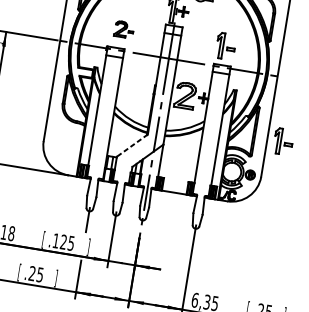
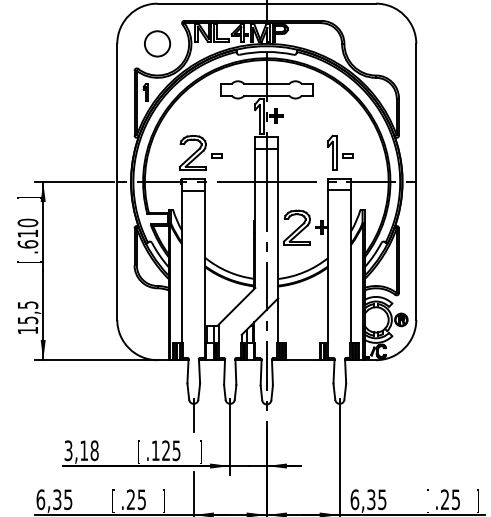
part: (124, 29) -> (200, 152), size x1.67
part: (283, 141) -> (438, 267), removed
line: (132, 145) -> (237, 306), dashed -> solid

